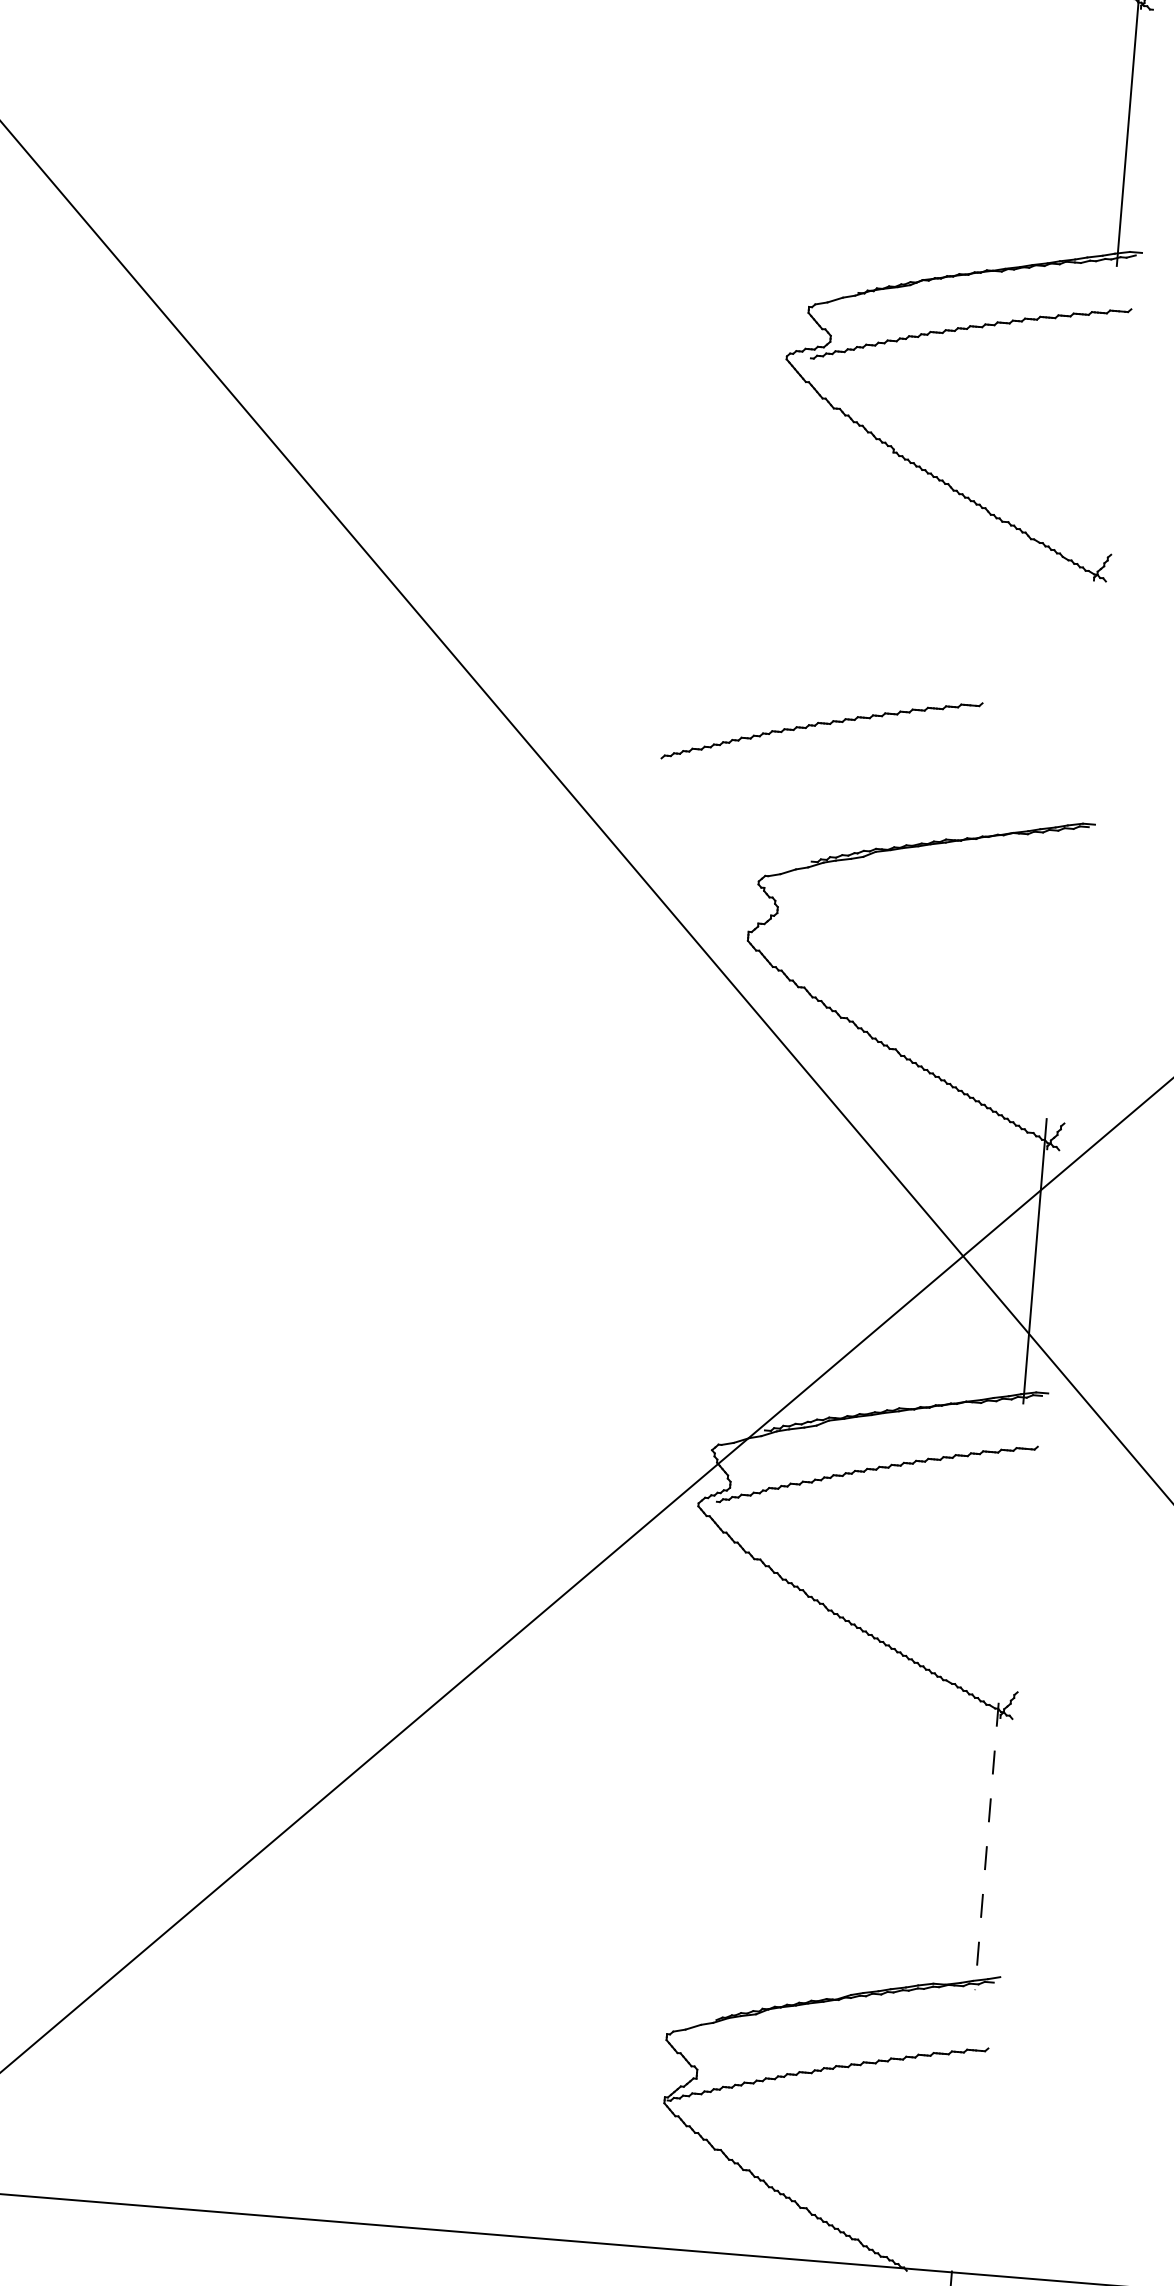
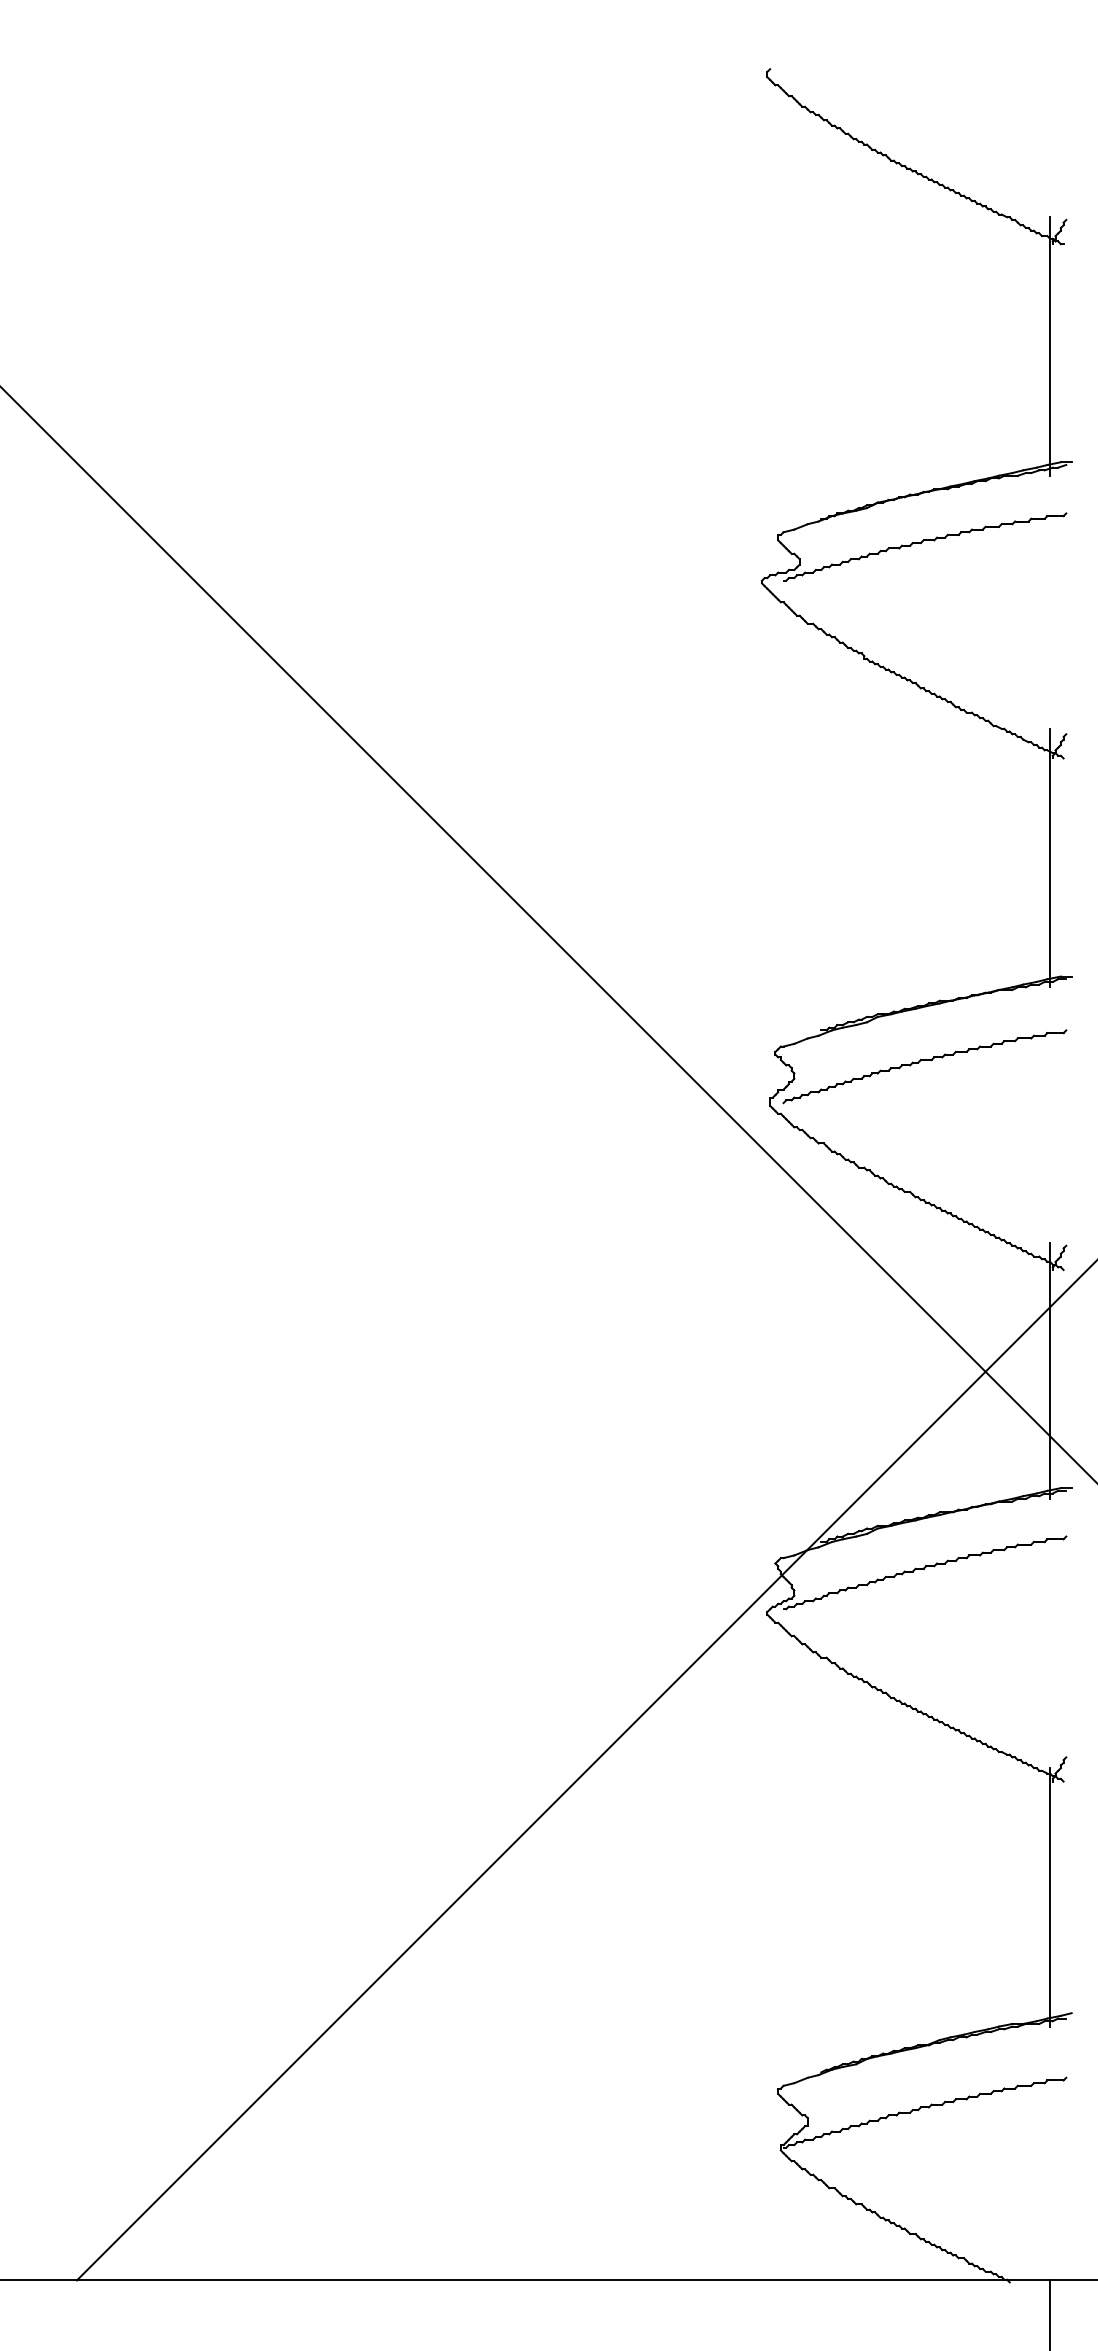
line: (1082, 690) -> (1050, 857), added
part: (821, 730) -> (924, 1066), moved
line: (987, 1846) -> (1050, 1897), dashed -> solid

